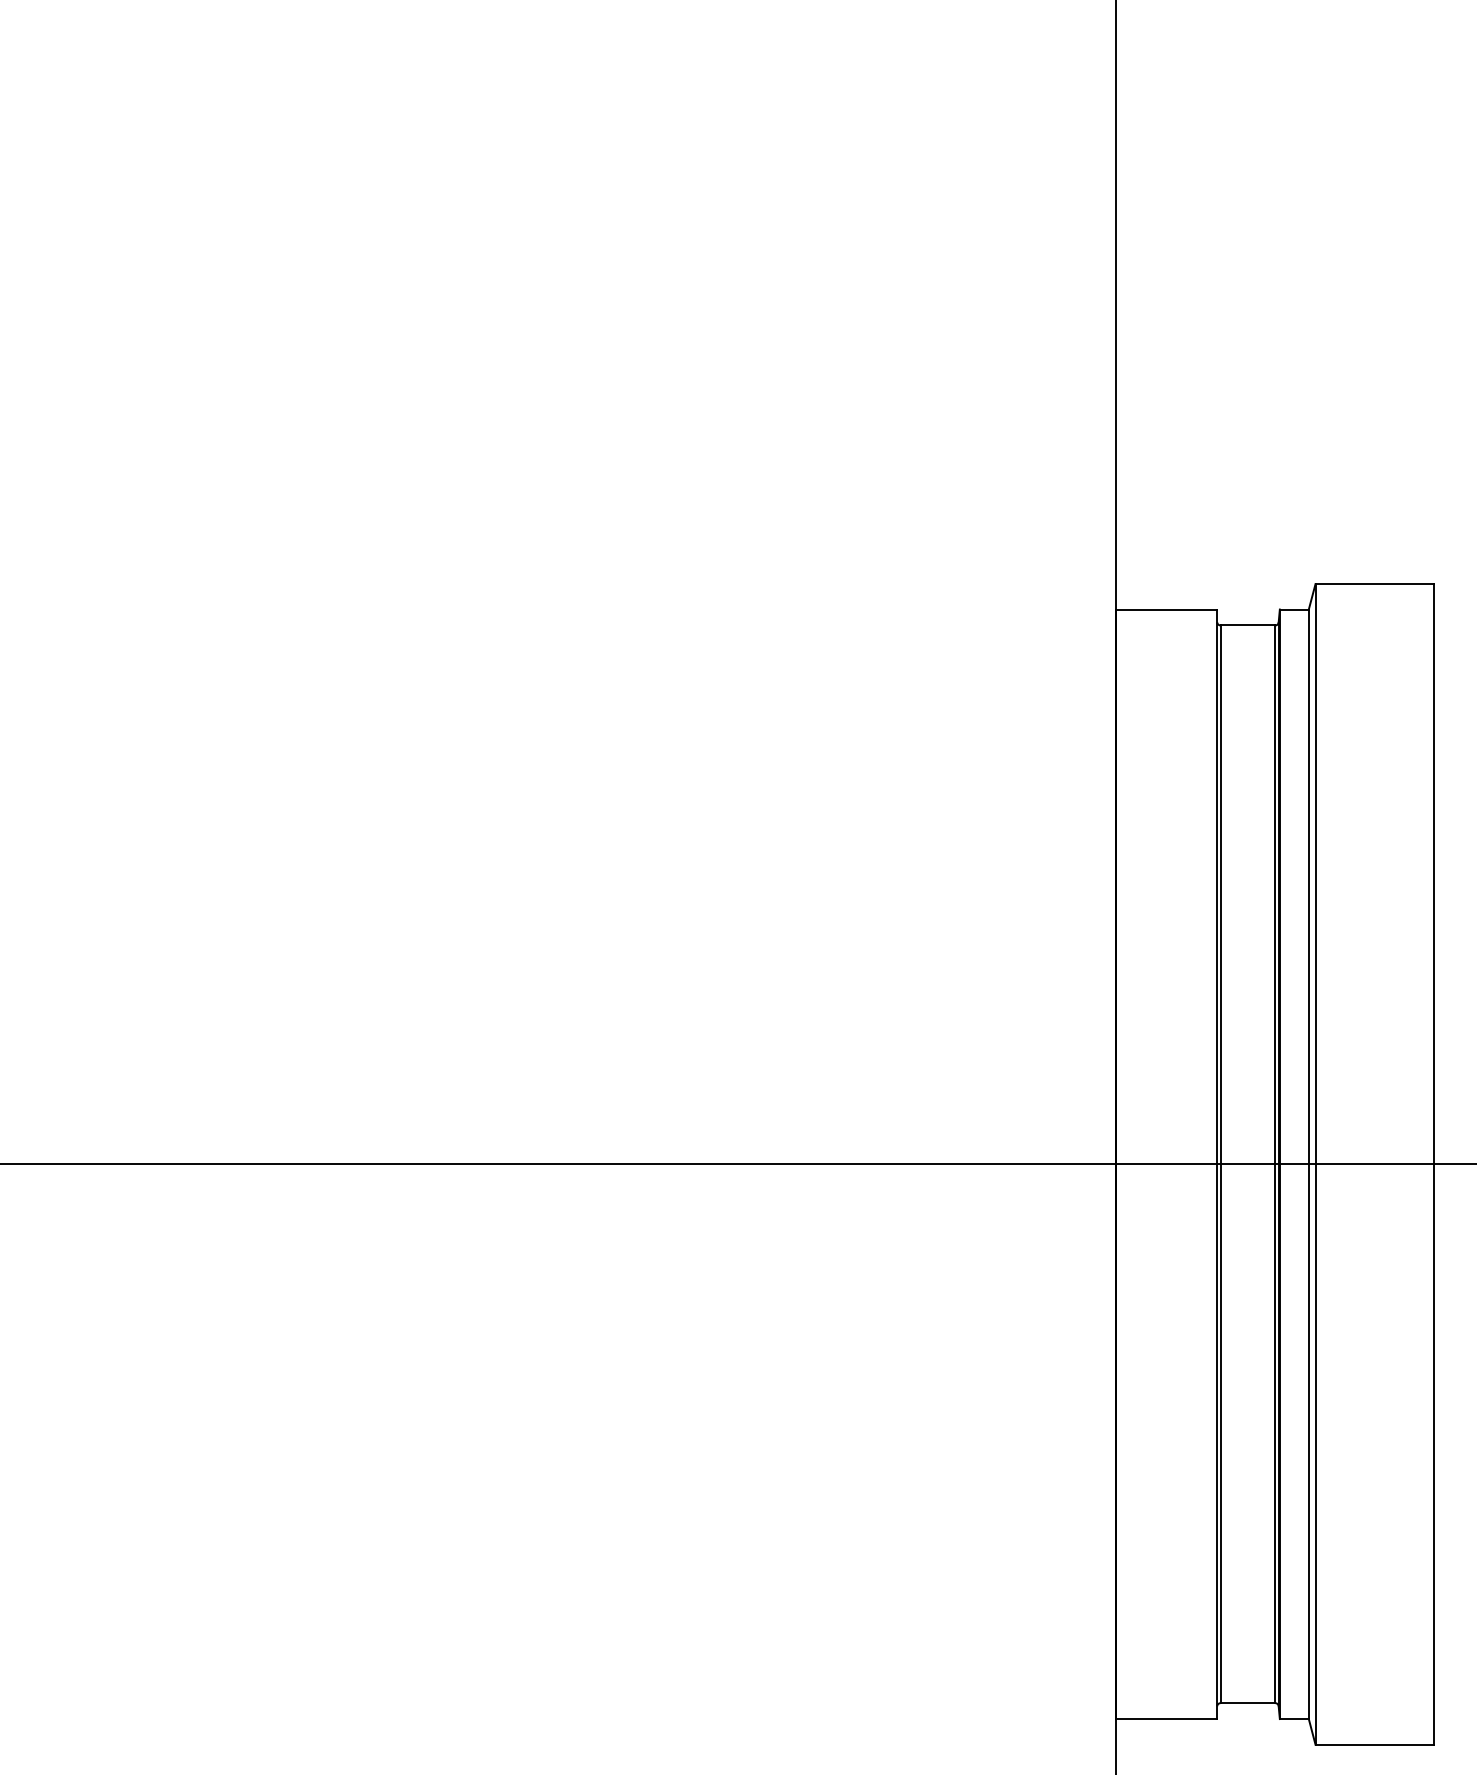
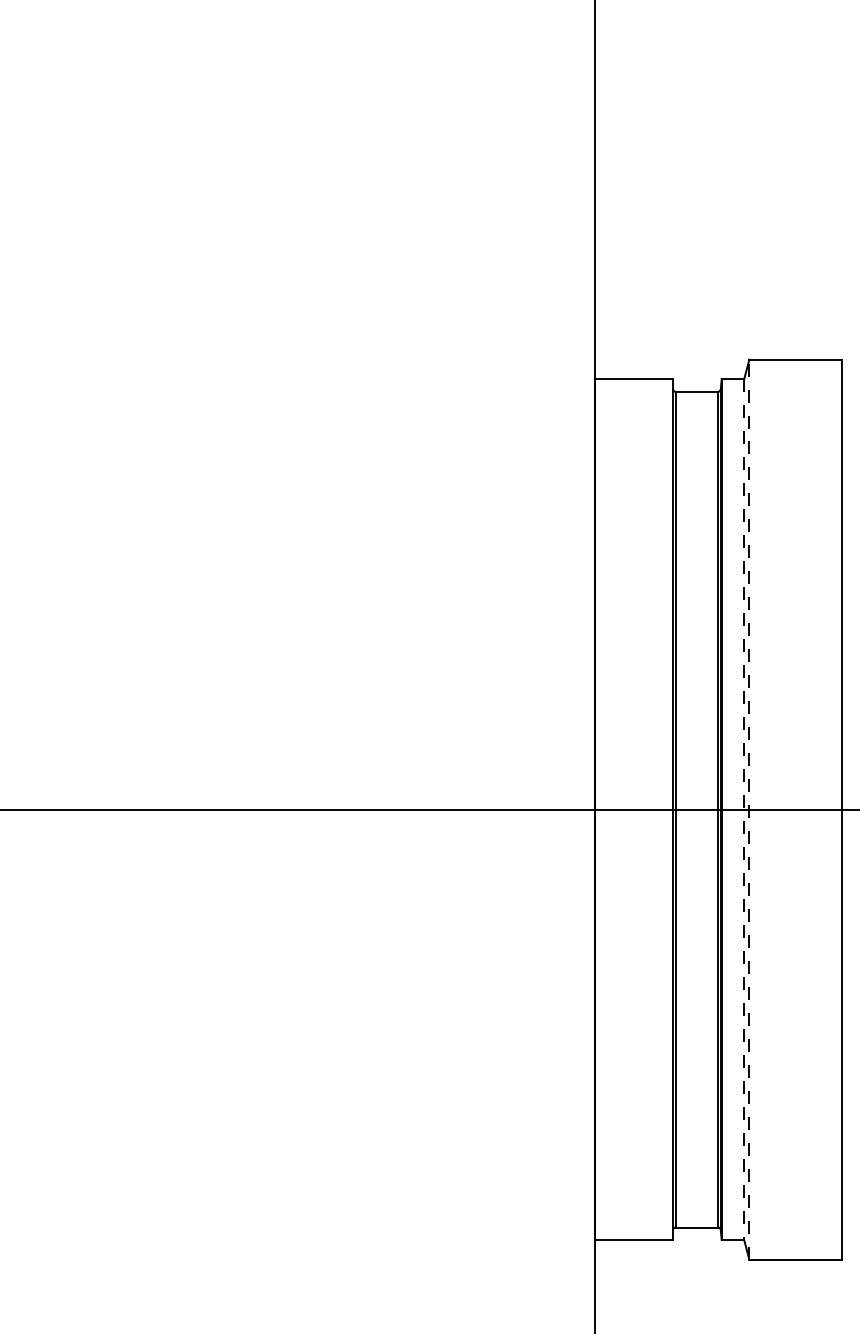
line: (1315, 1163) -> (749, 809), solid -> dashed
line: (1308, 1164) -> (743, 809), solid -> dashed

